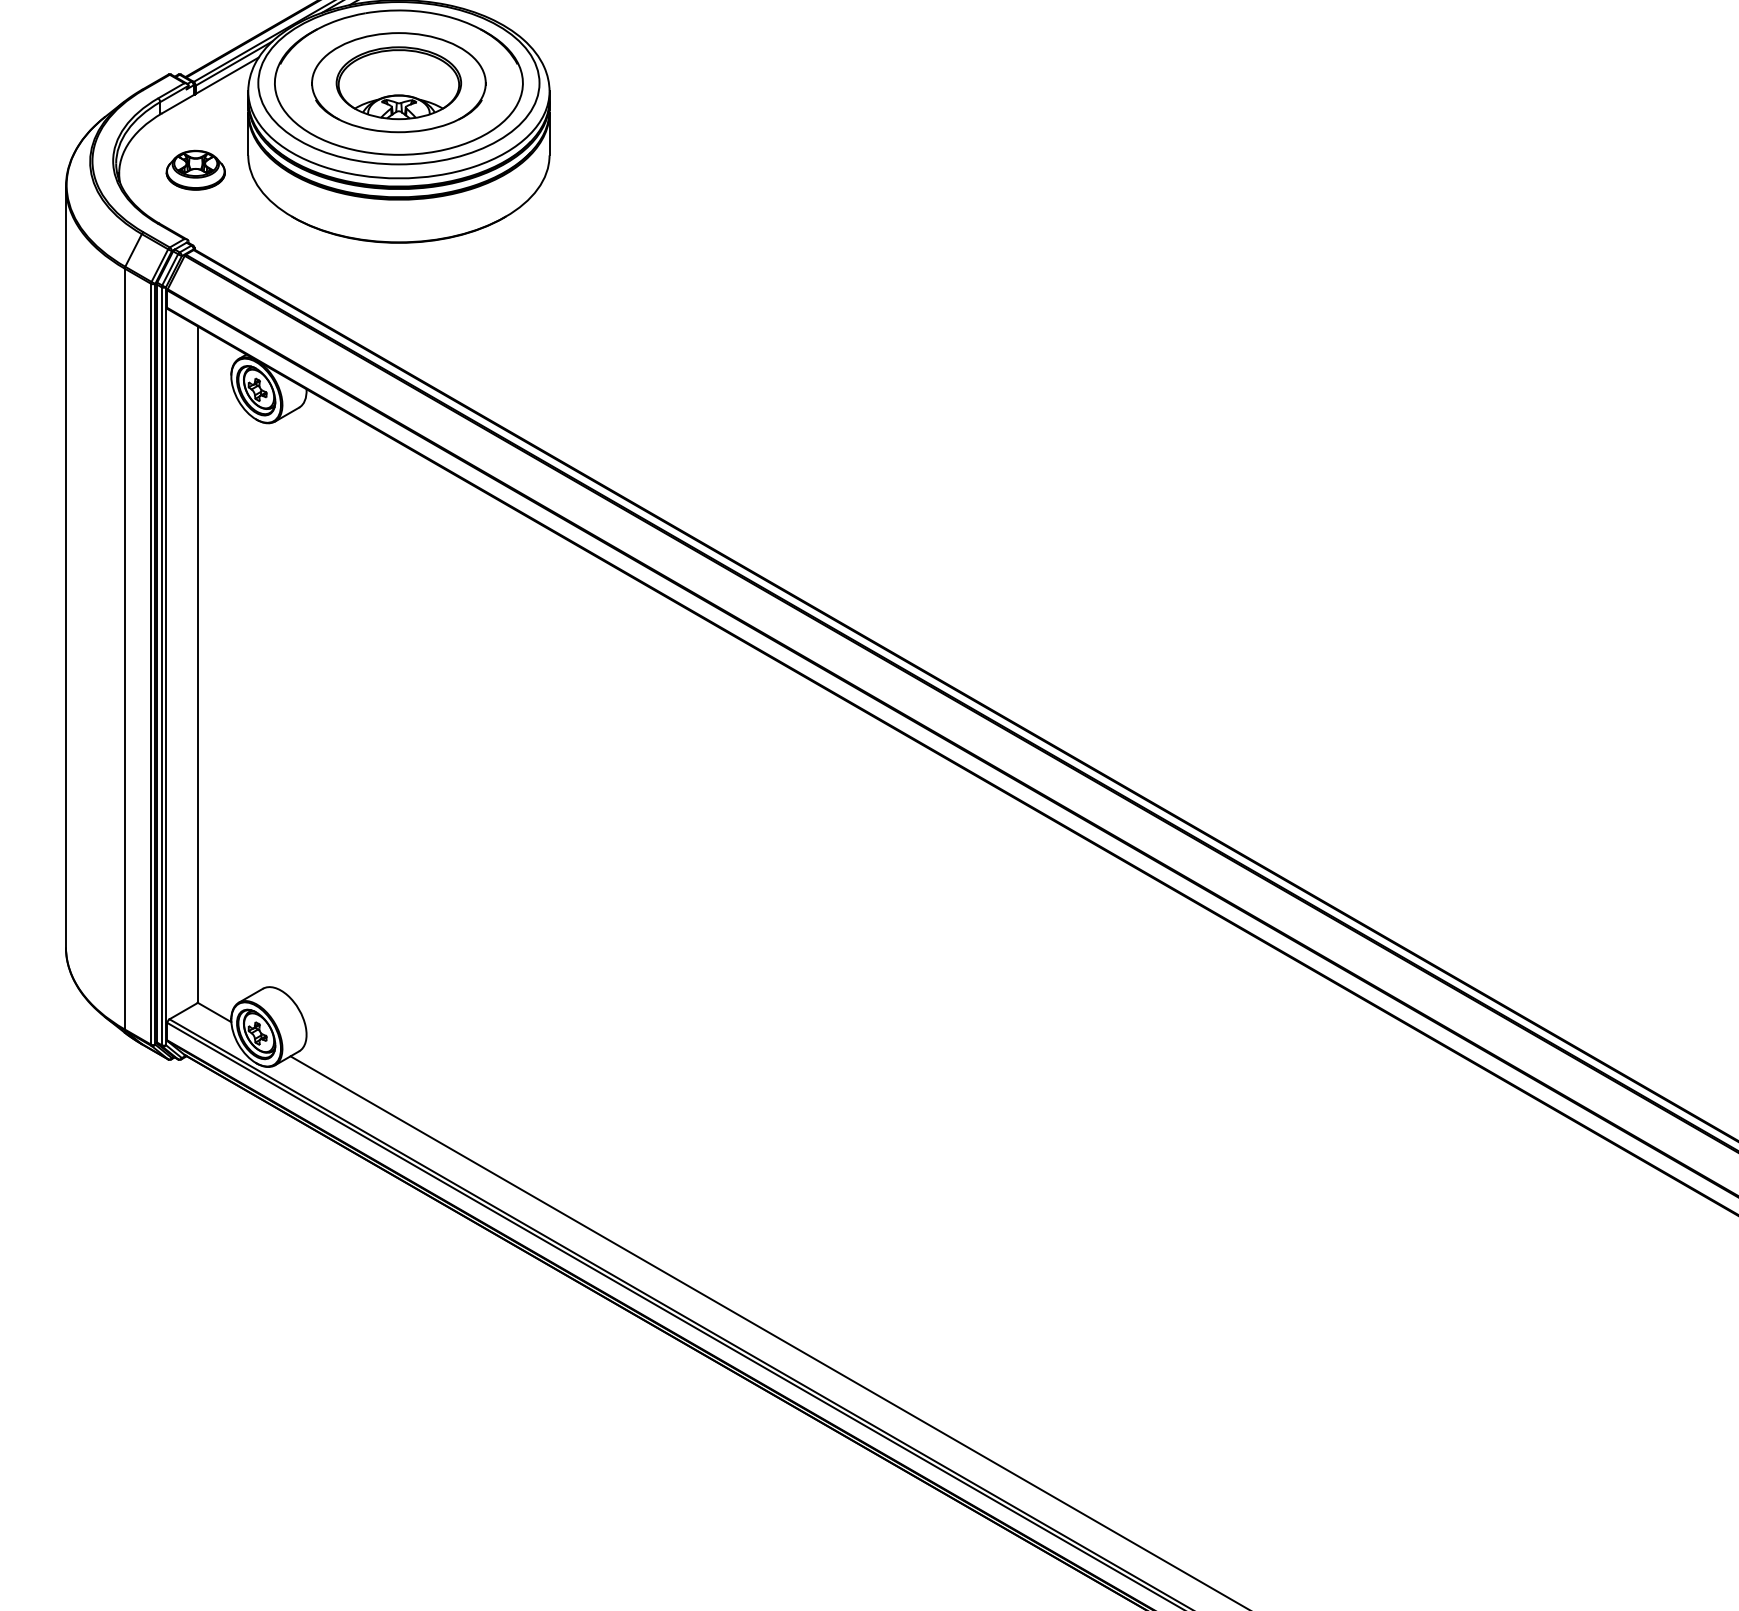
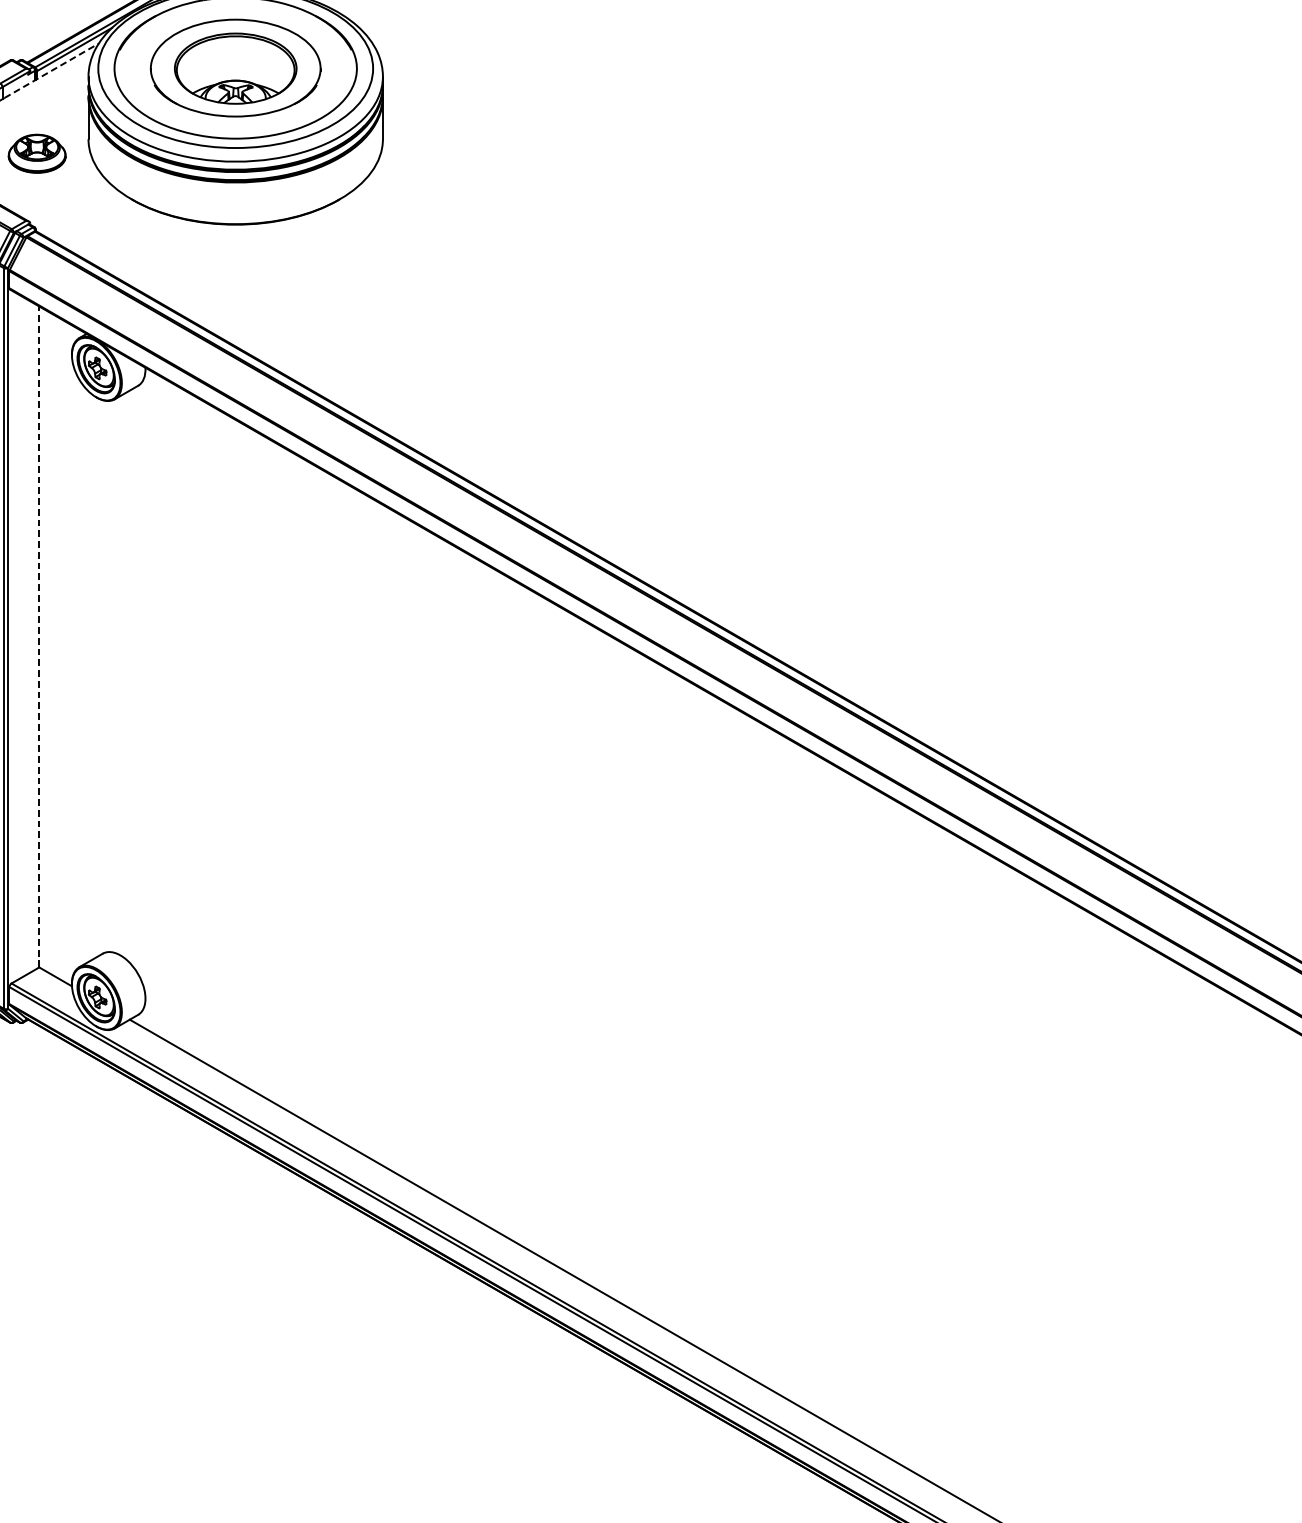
line: (210, 85) -> (51, 70), solid -> dashed
line: (197, 664) -> (38, 636), solid -> dashed

